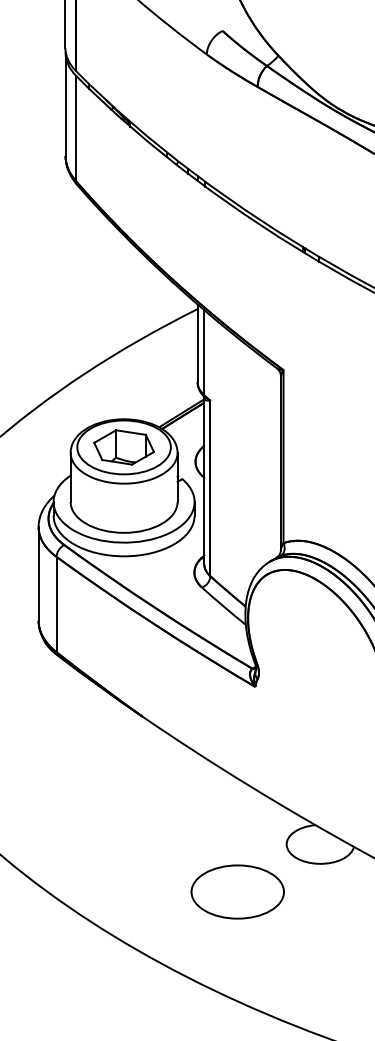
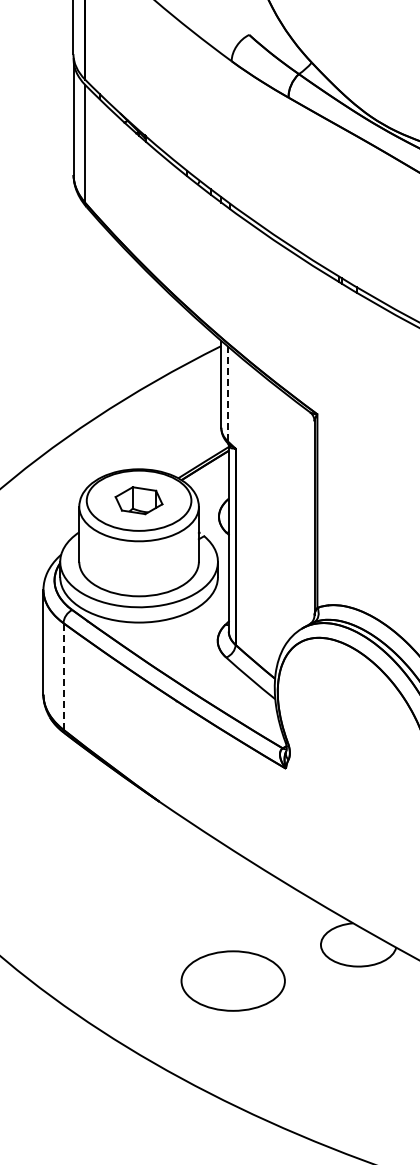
line: (203, 351) -> (227, 393), solid -> dashed
part: (123, 447) -> (138, 500), size x0.7
line: (56, 604) -> (63, 676), solid -> dashed
part: (237, 891) -> (232, 980), moved

